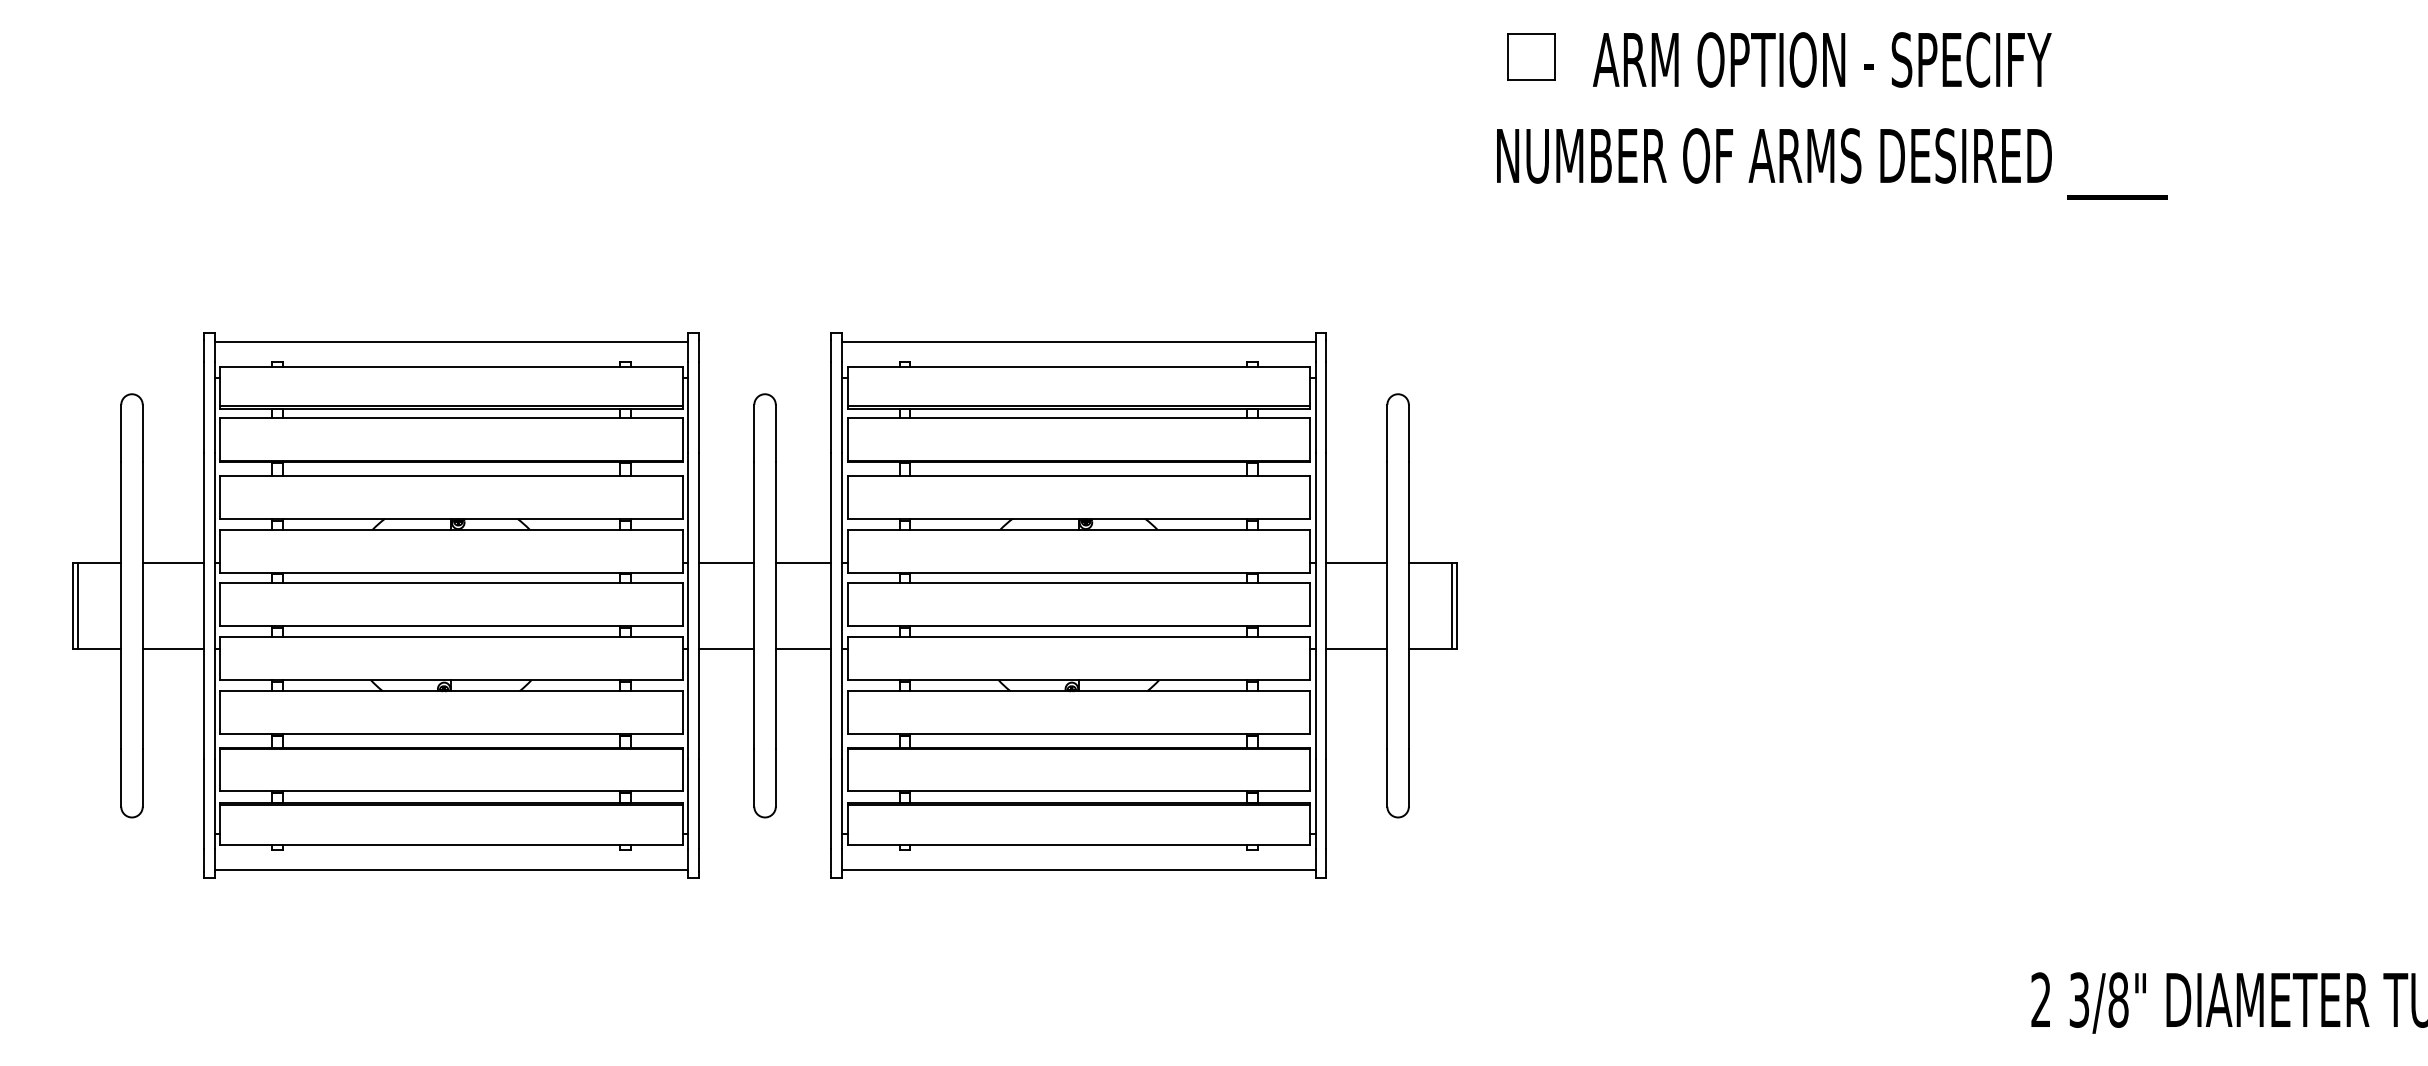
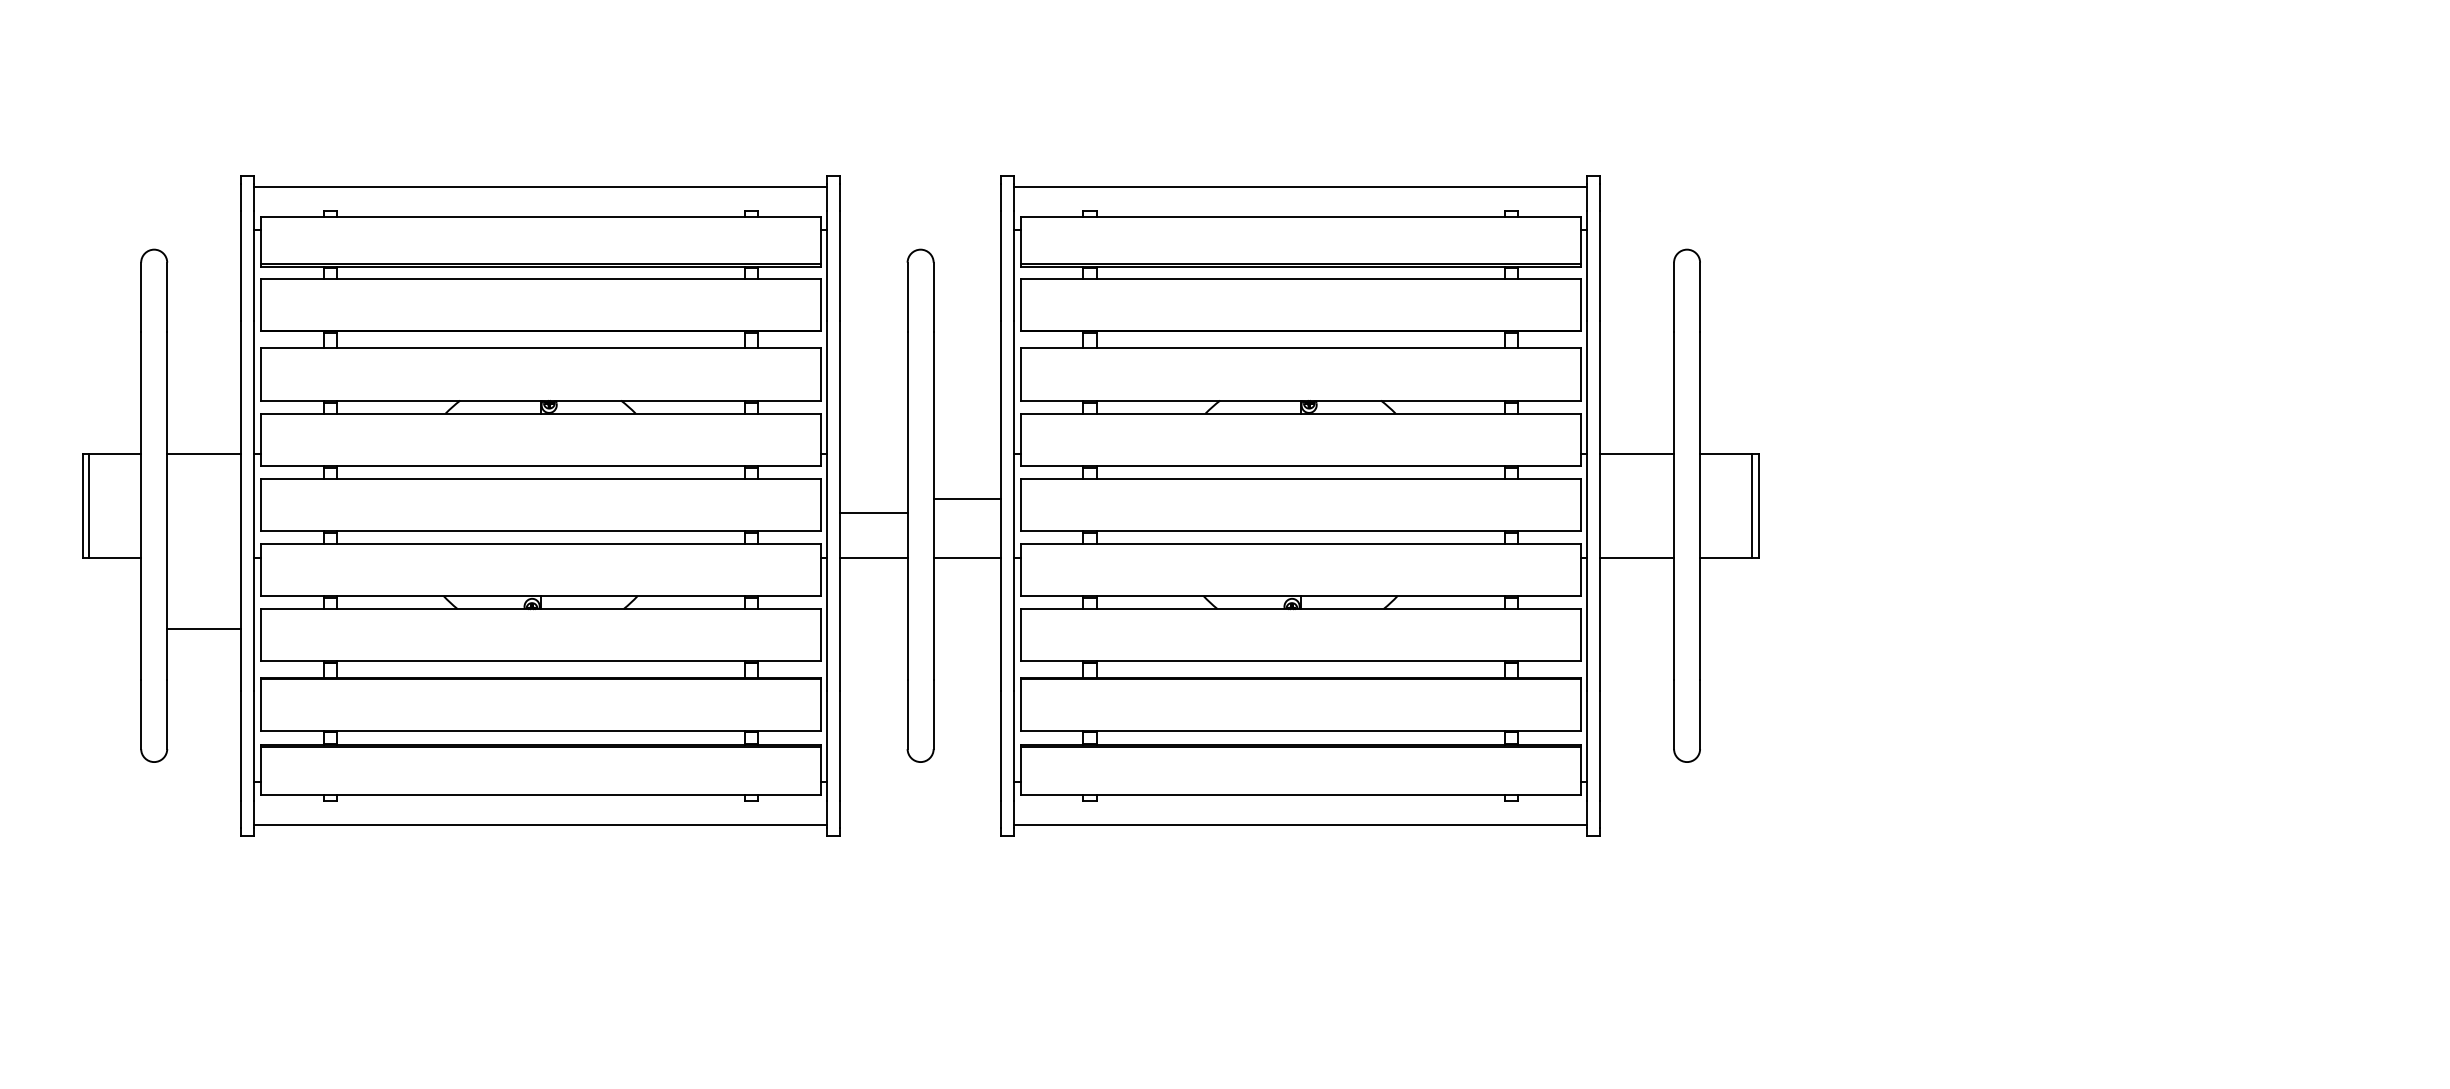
line: (726, 562) -> (873, 512), moved
line: (803, 562) -> (967, 498), moved
line: (172, 648) -> (203, 628), moved

